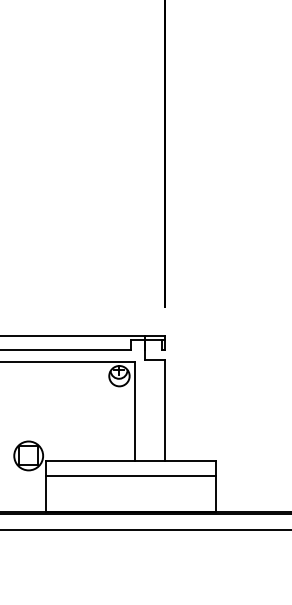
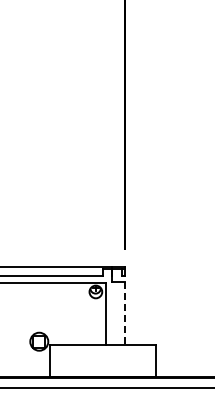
line: (165, 410) -> (124, 313), solid -> dashed
line: (131, 476) -> (103, 354), removed

